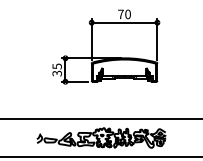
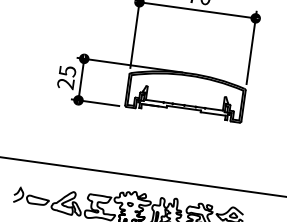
text: (57, 73) -> (66, 83), 35 -> 25

